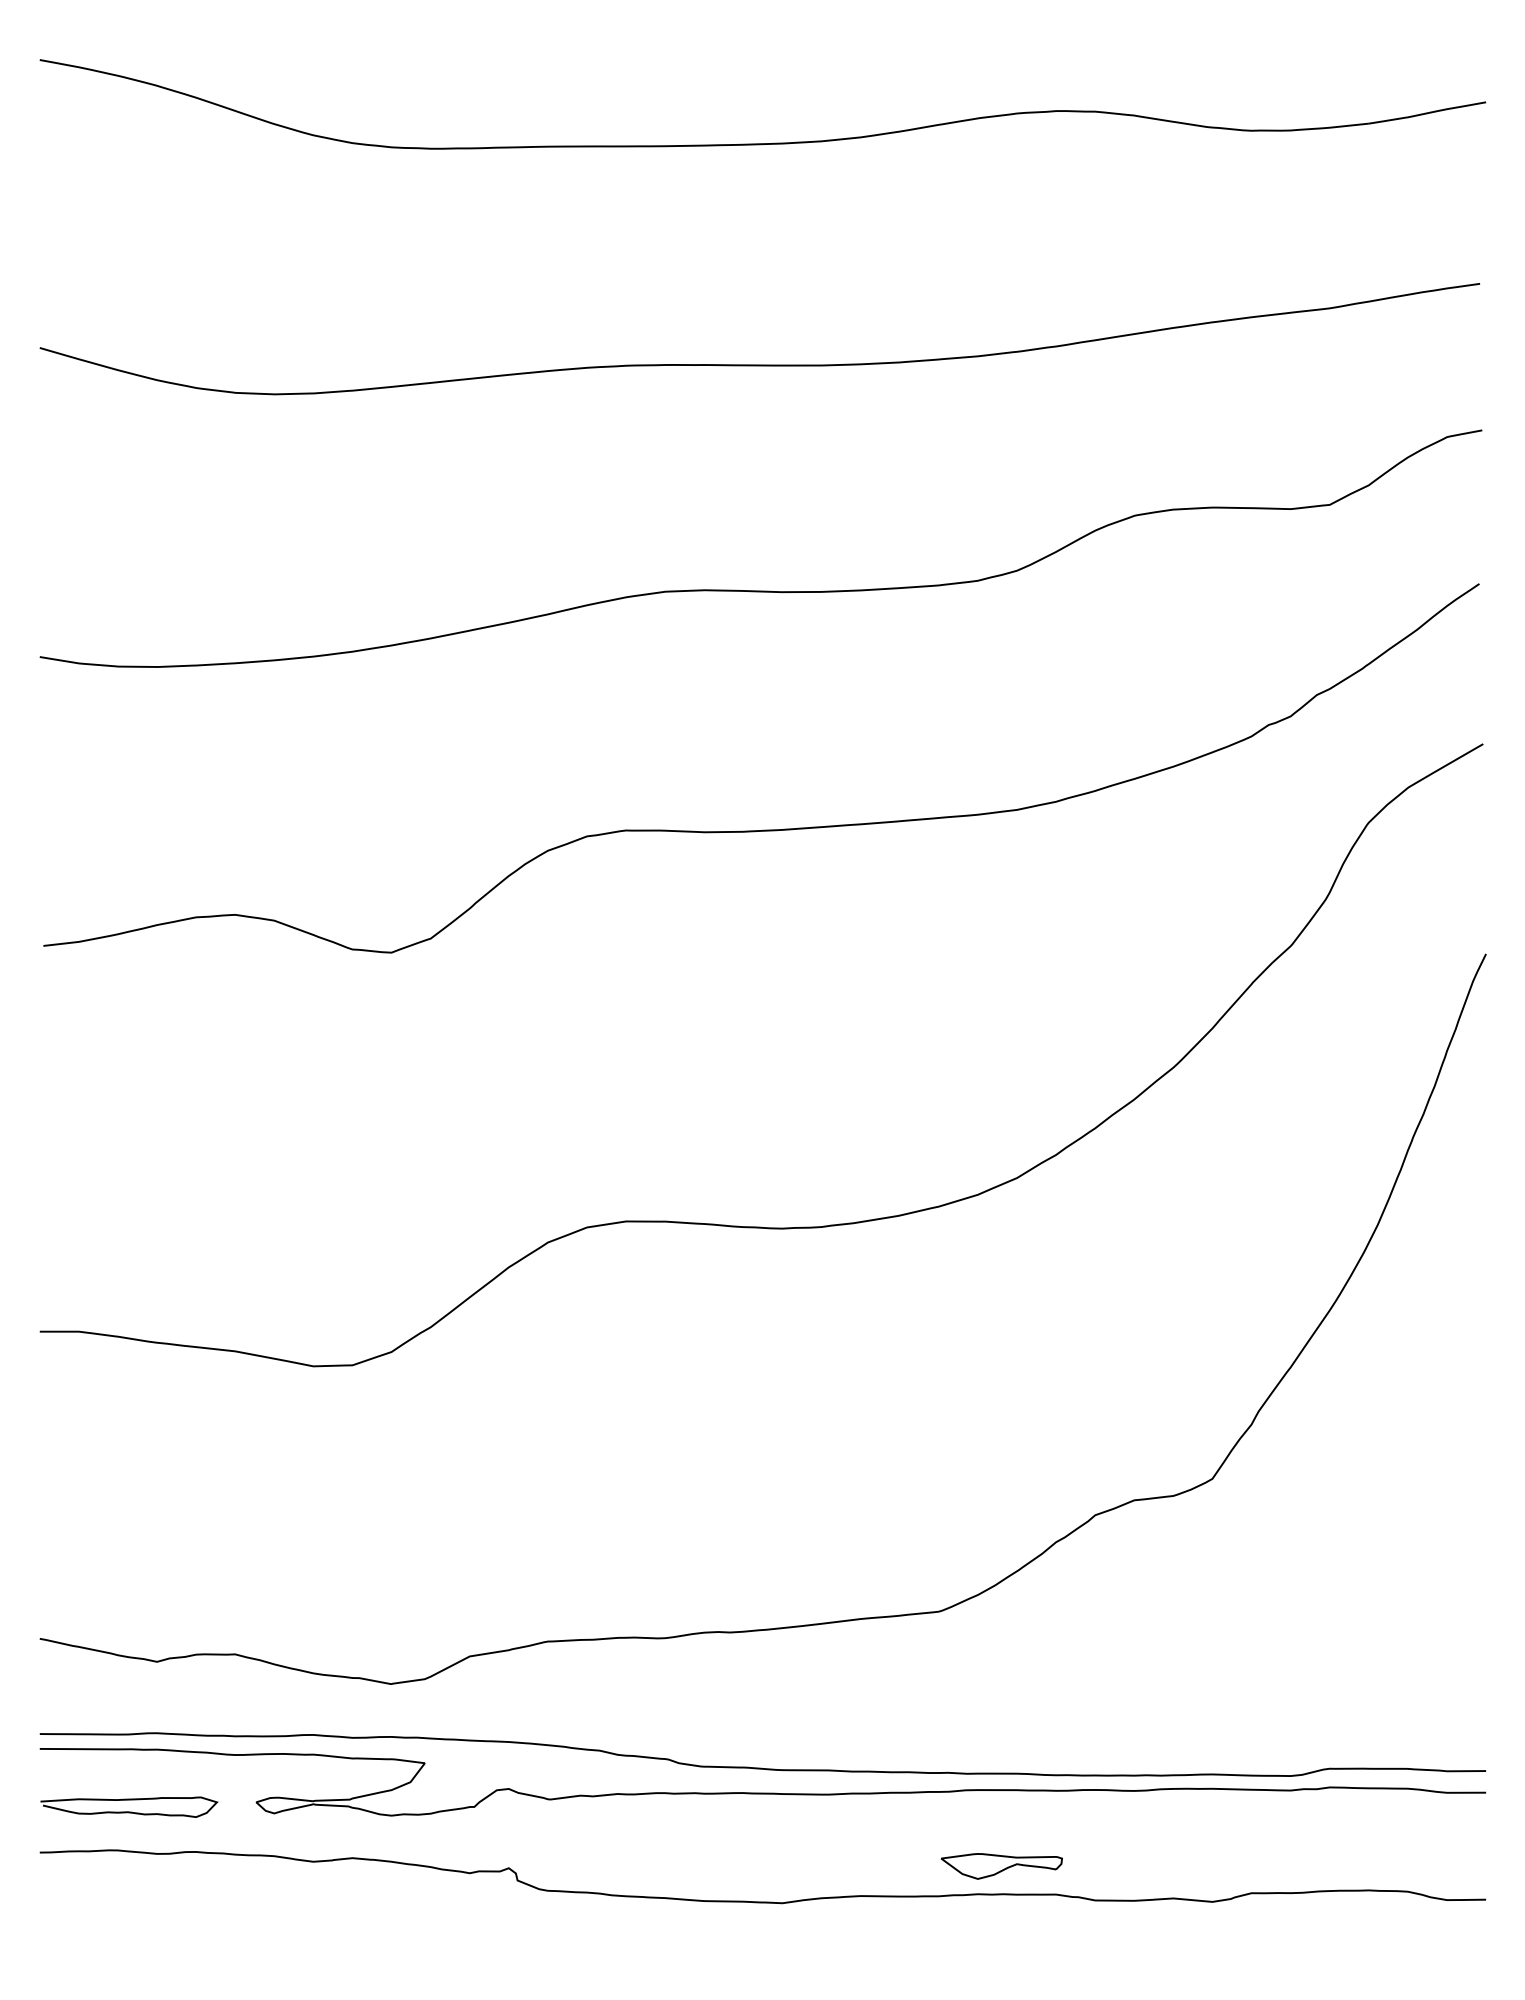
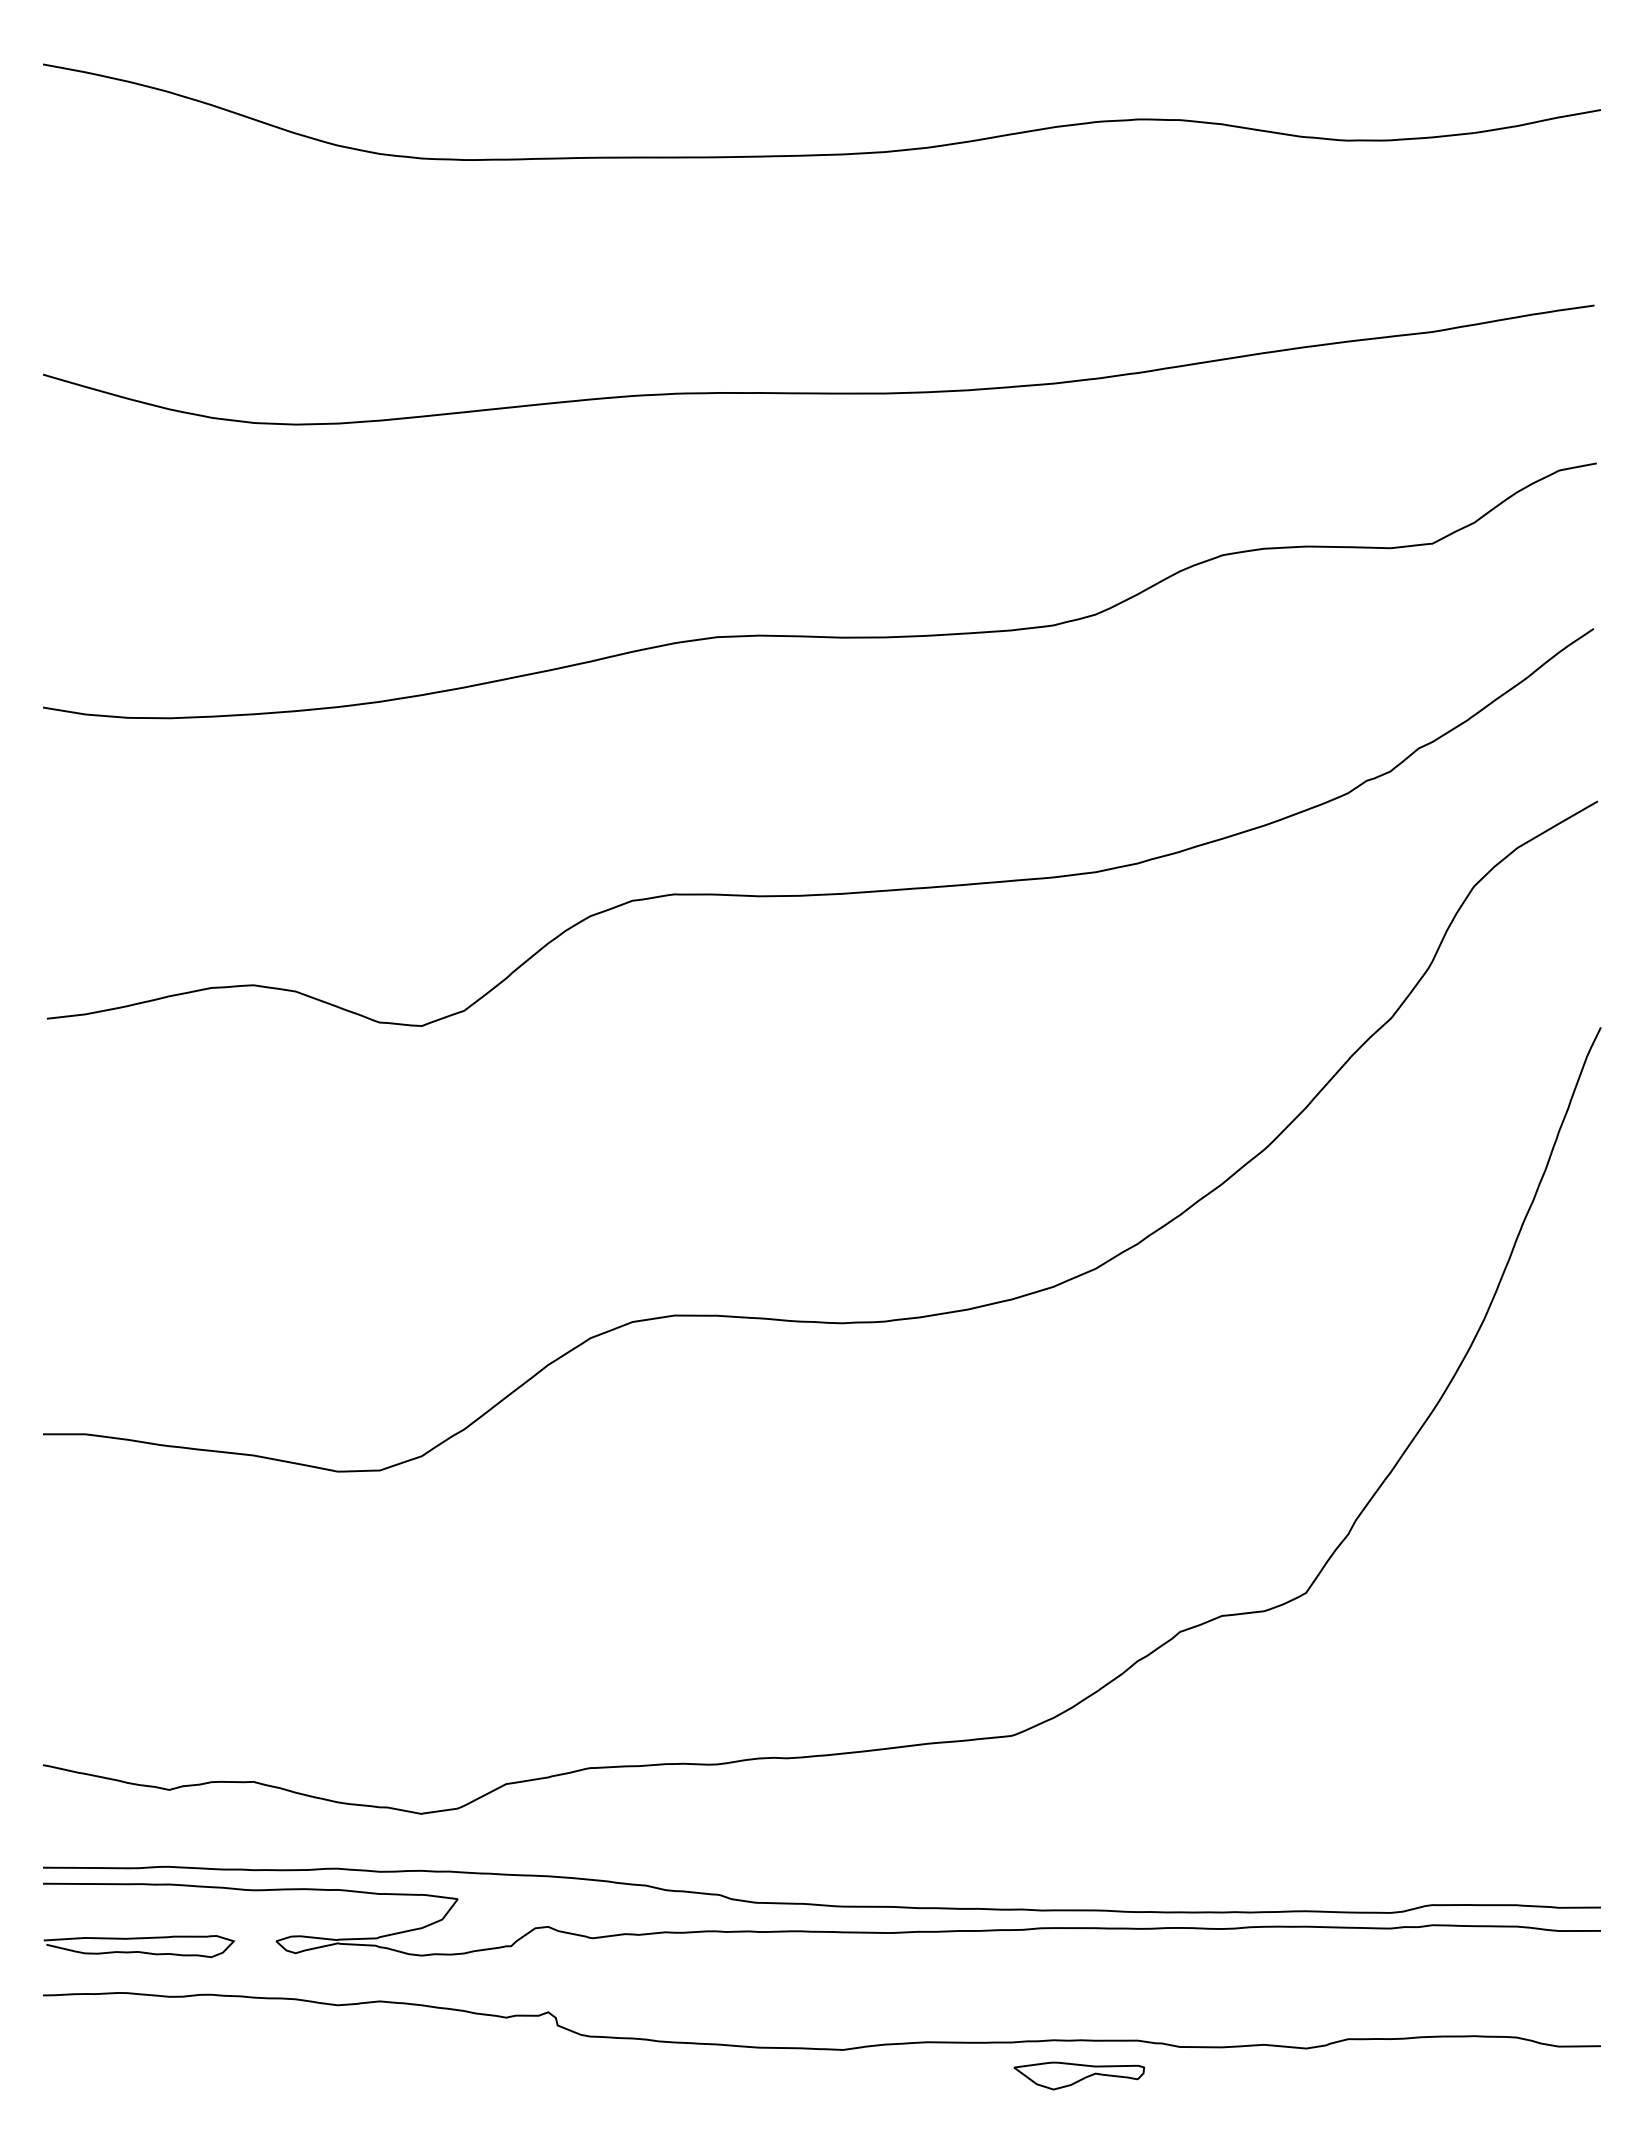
part: (1001, 1866) -> (1078, 2076), moved

